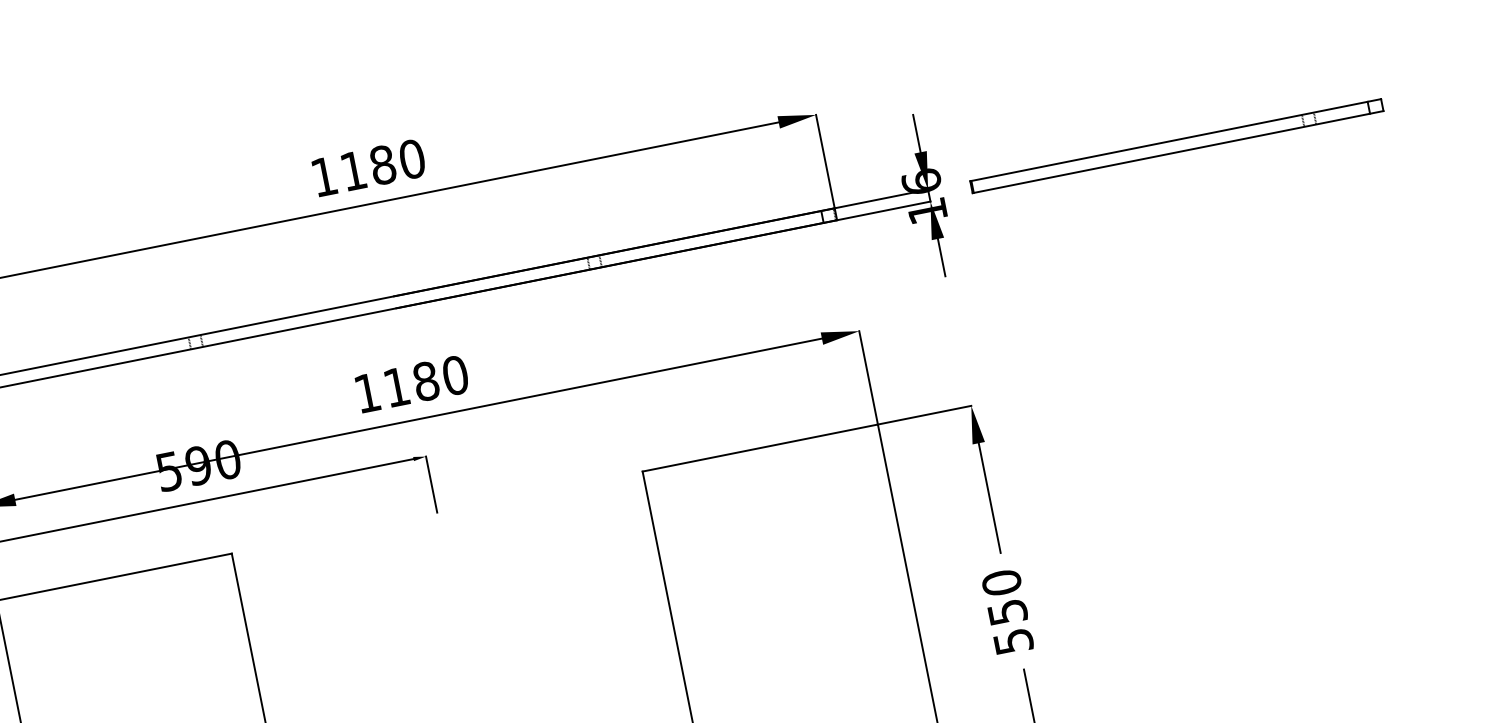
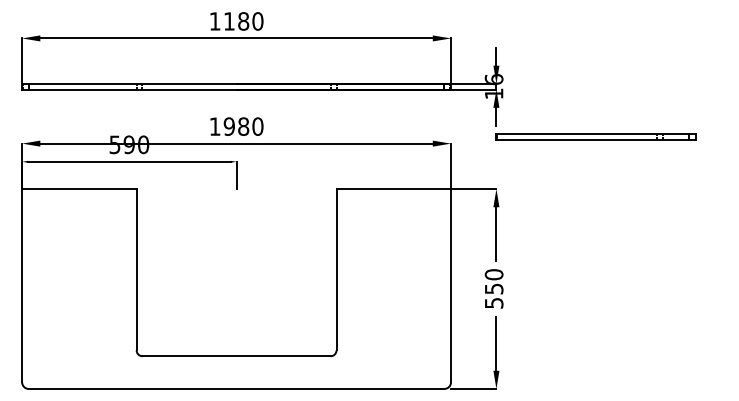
part: (1175, 145) -> (595, 136), moved
text: (394, 387) -> (228, 126), 1180 -> 1980

